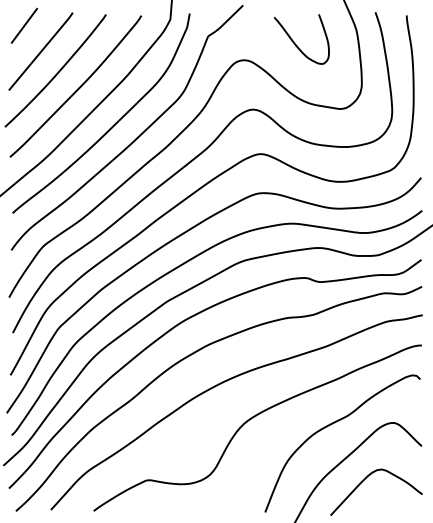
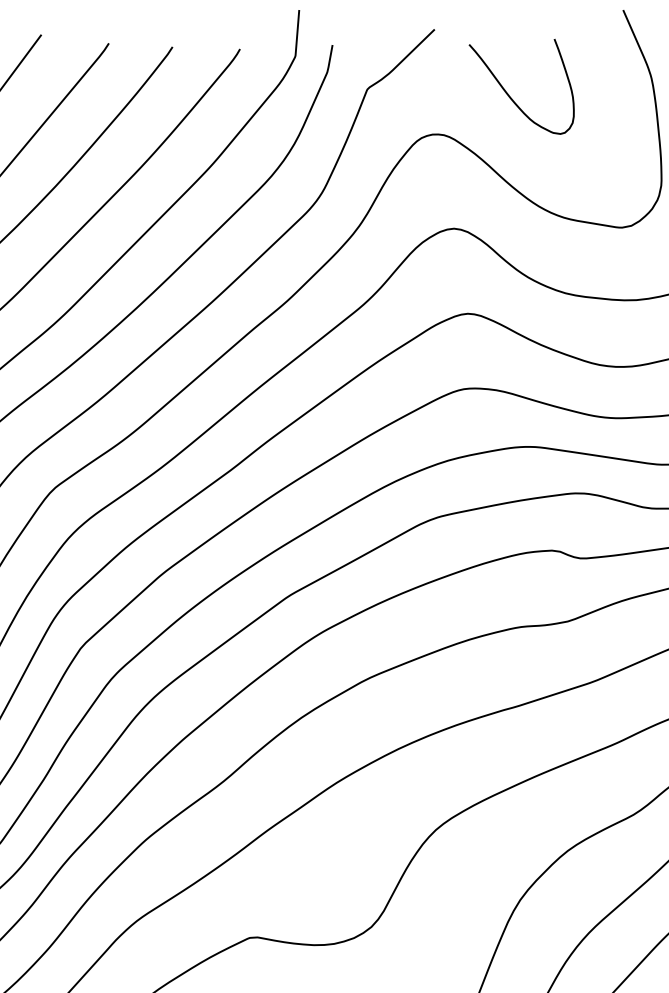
curve: (296, 44) -> (511, 96), moved

